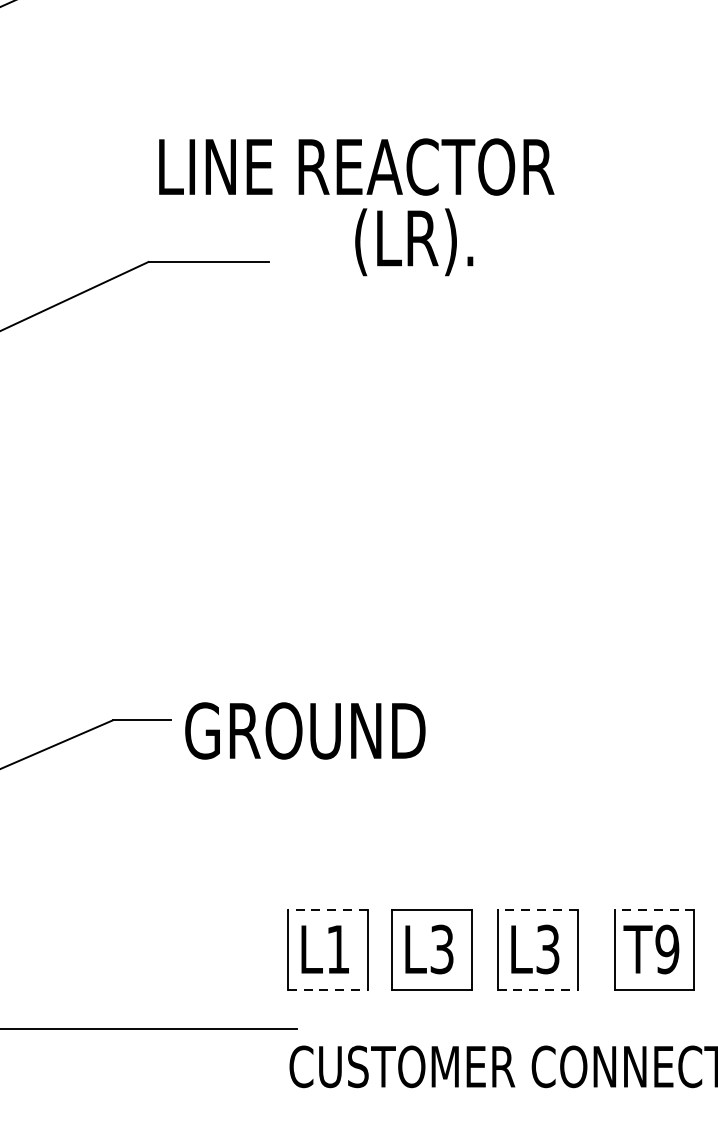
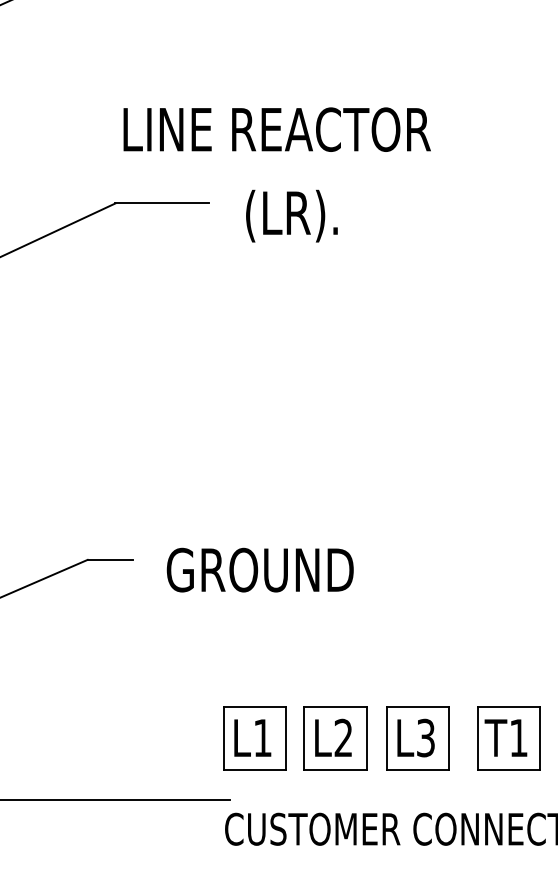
text: (413, 241) -> (291, 215), moved
text: (304, 730) -> (259, 569), moved
line: (327, 910) -> (254, 707), dashed -> solid
line: (537, 910) -> (417, 707), dashed -> solid
line: (654, 910) -> (508, 707), dashed -> solid
text: (667, 948) -> (518, 737), T9 -> T1
text: (441, 950) -> (343, 738), L3 -> L2
line: (328, 989) -> (255, 769), dashed -> solid
line: (538, 989) -> (418, 769), dashed -> solid

